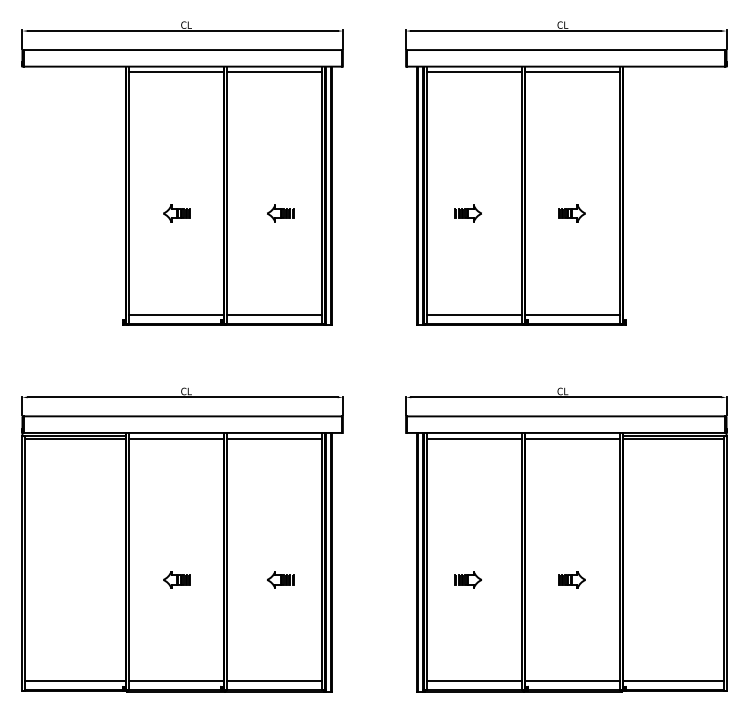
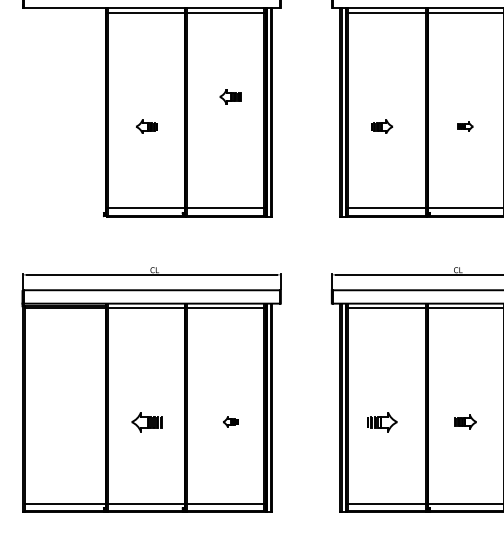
part: (280, 213) -> (230, 96), moved
part: (571, 213) -> (465, 126), size x0.7
part: (176, 579) -> (146, 421), size x1.4
part: (280, 579) -> (230, 421), size x0.7
part: (467, 579) -> (381, 421), size x1.4

